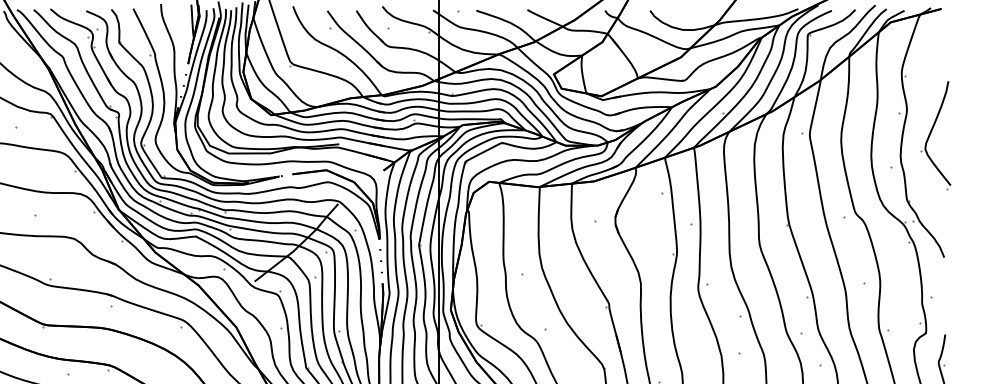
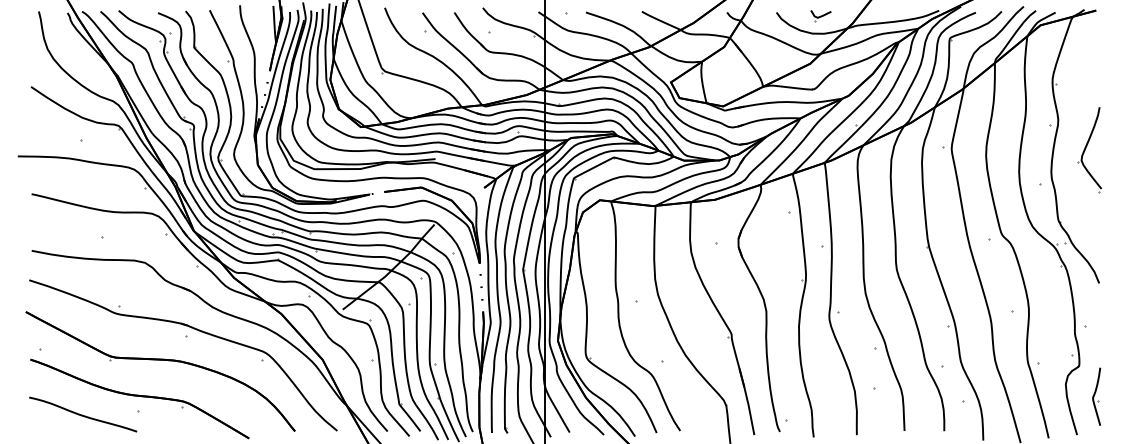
part: (690, 14) -> (820, 16), added
part: (935, 136) -> (1089, 150), size x0.71

